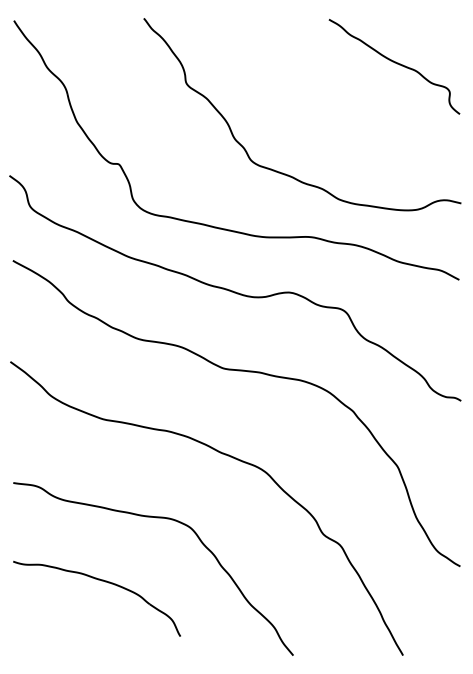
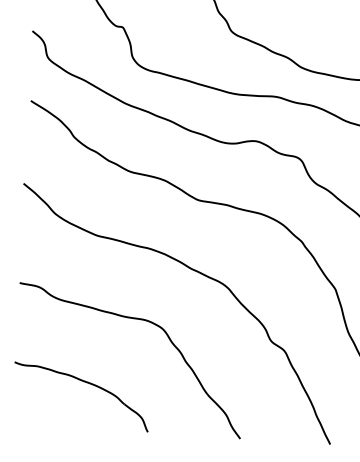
part: (101, 581) -> (85, 383), moved

